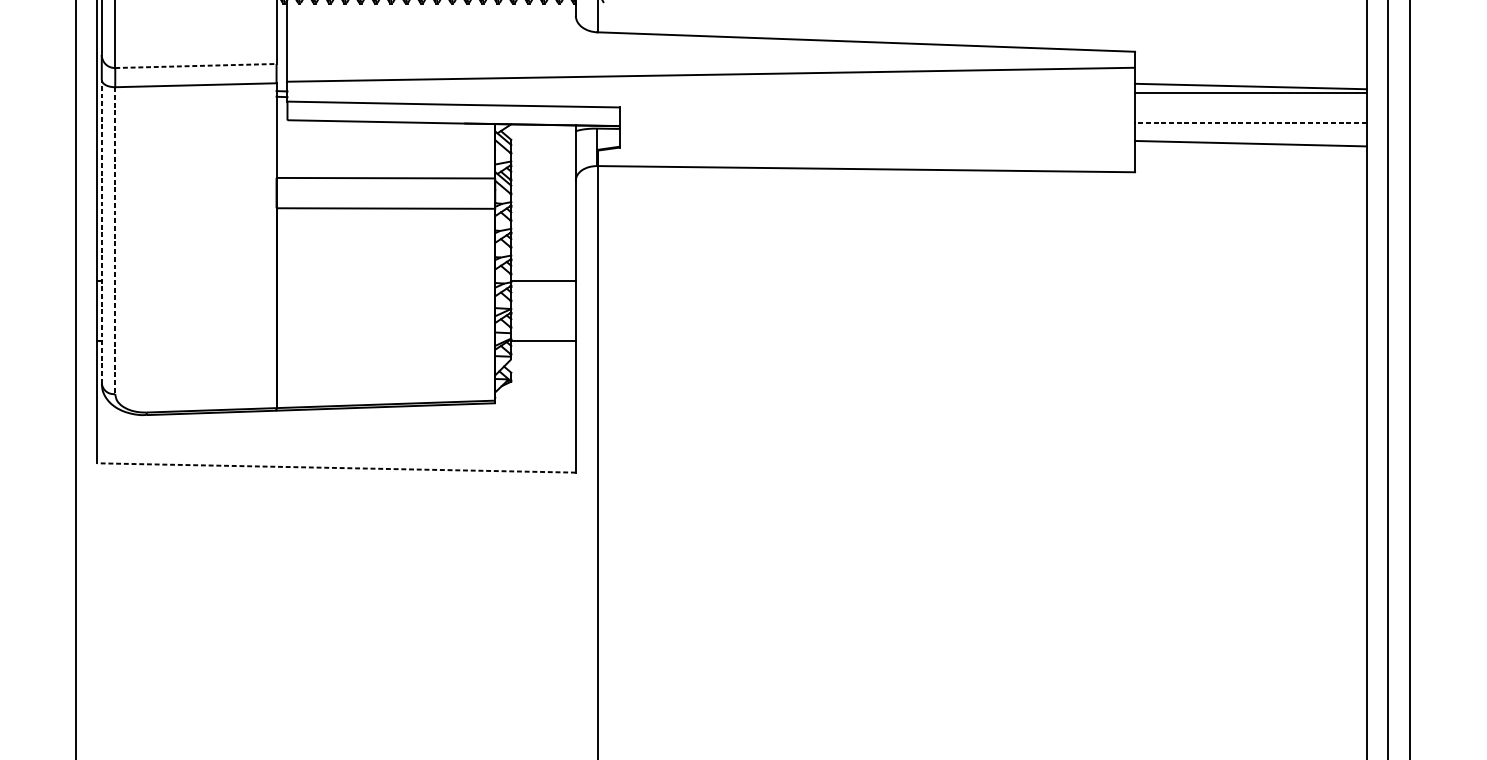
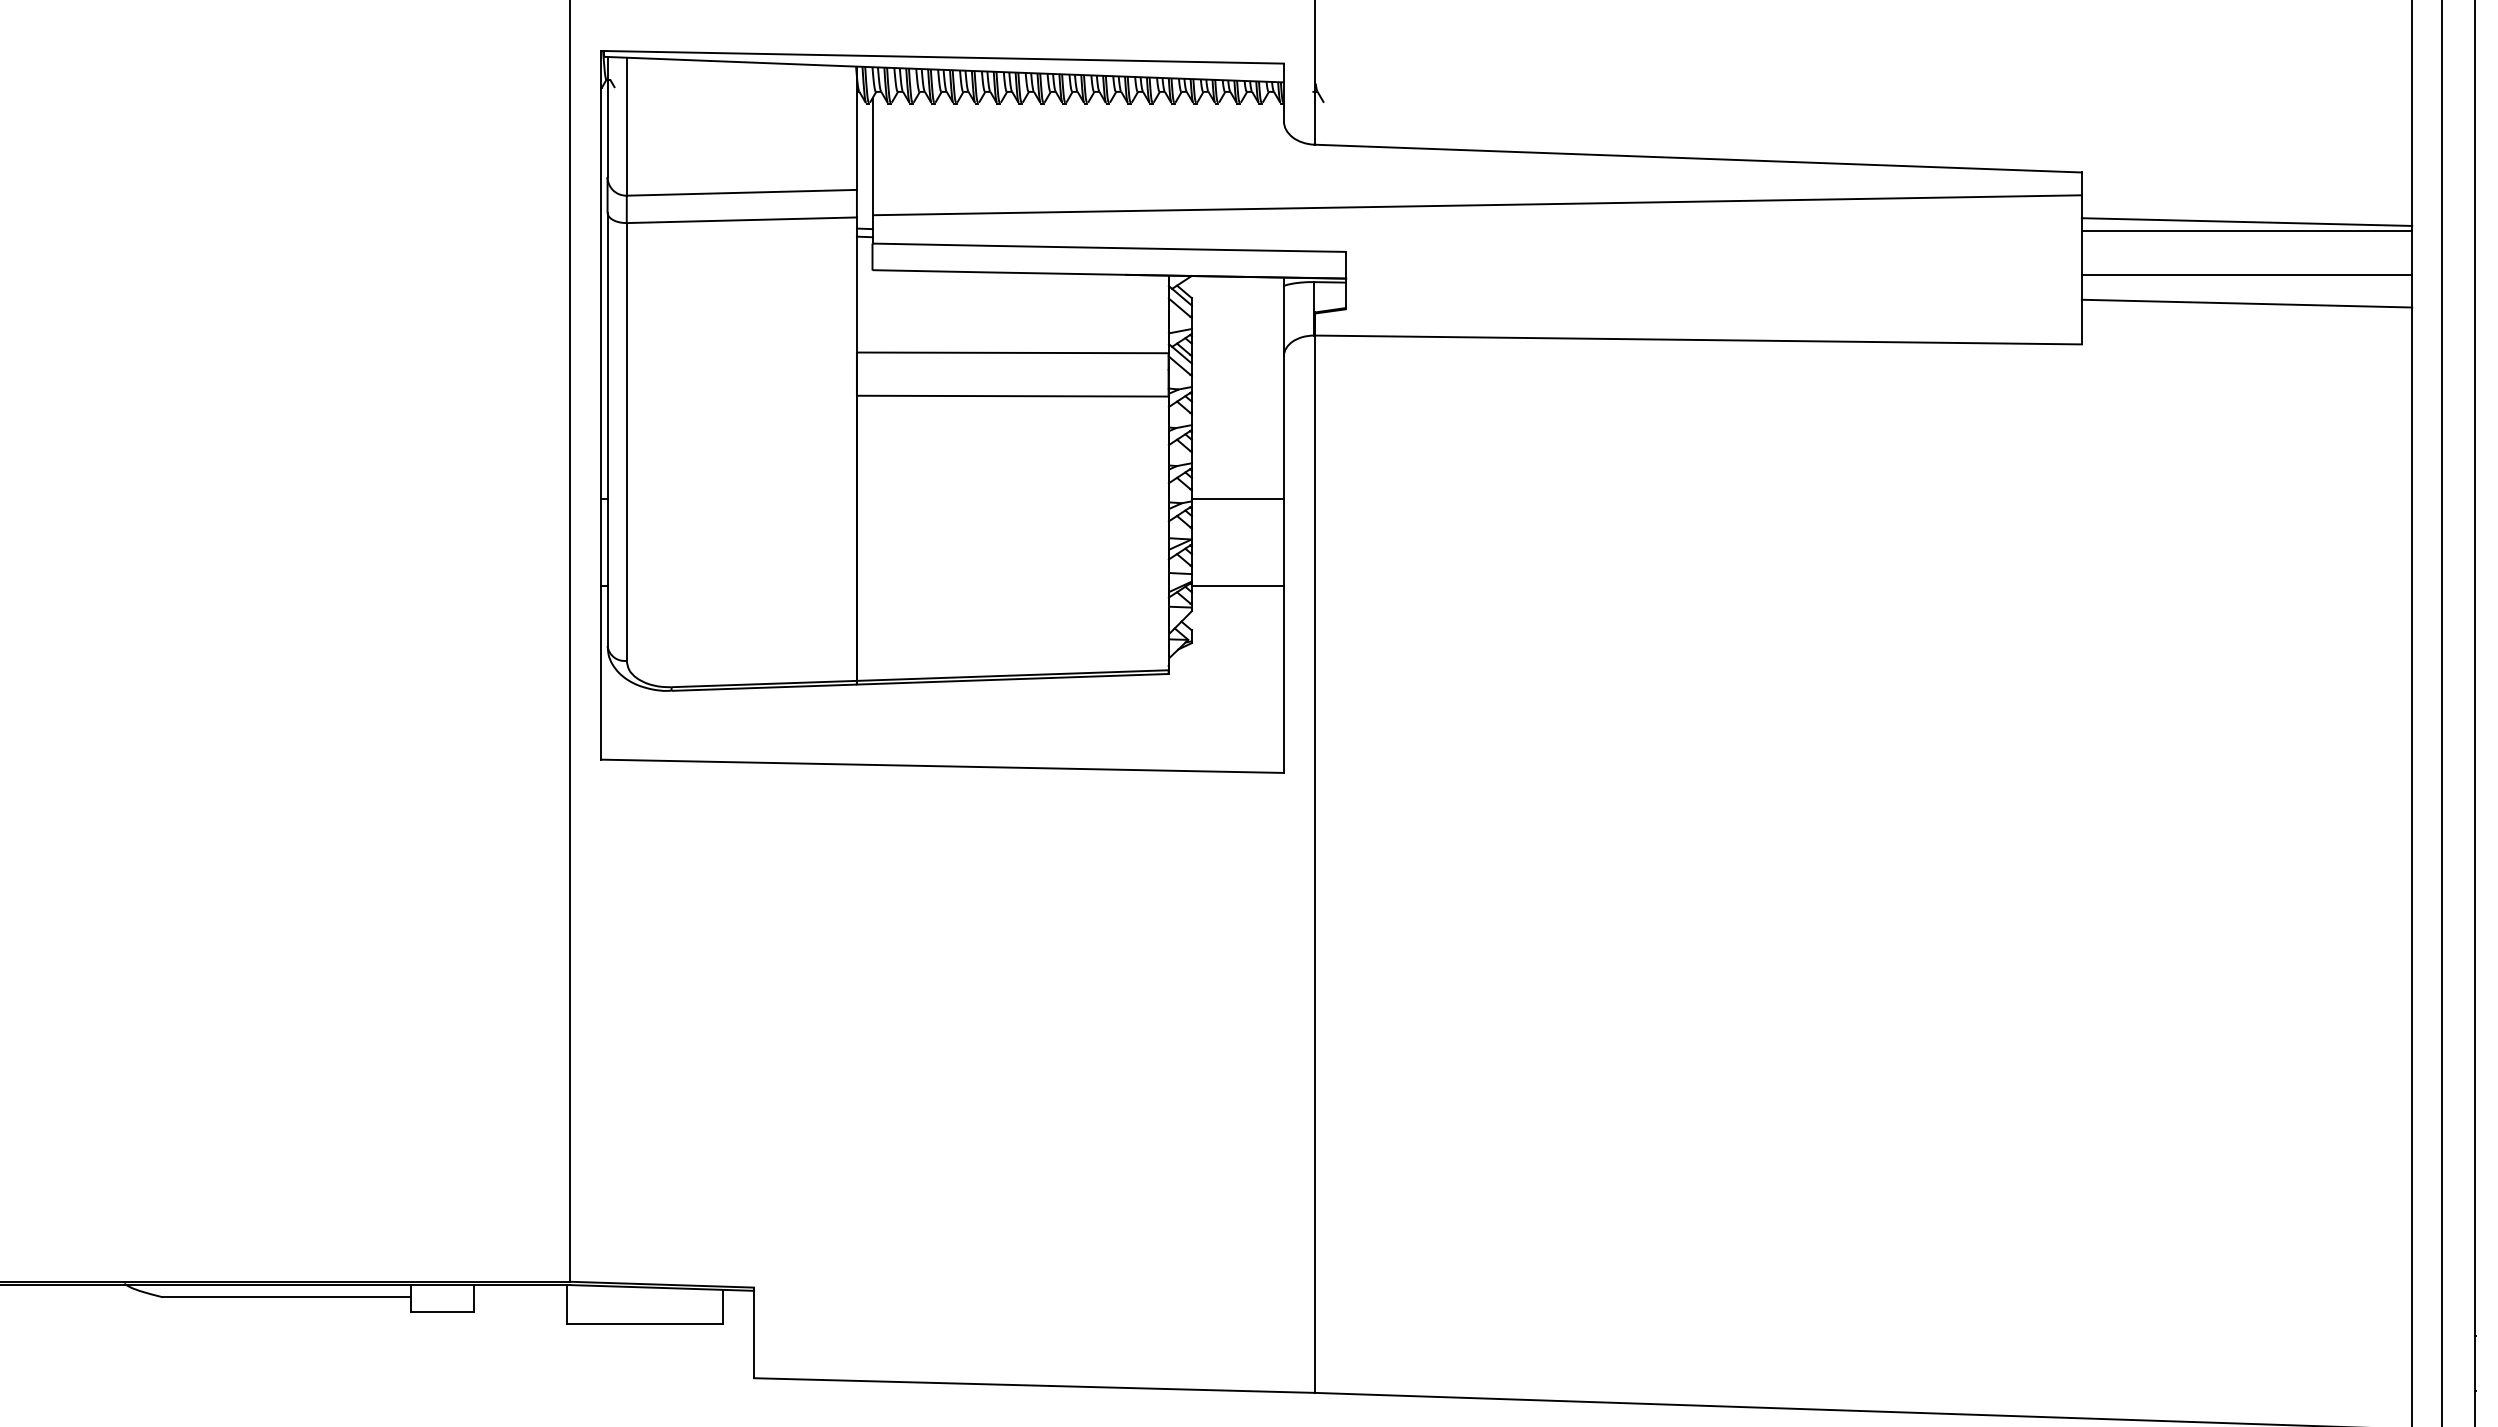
line: (196, 65) -> (742, 192), dashed -> solid
line: (1250, 123) -> (2246, 274), dashed -> solid
line: (101, 231) -> (607, 429), dashed -> solid
line: (115, 240) -> (626, 441), dashed -> solid
line: (336, 468) -> (942, 766), dashed -> solid

